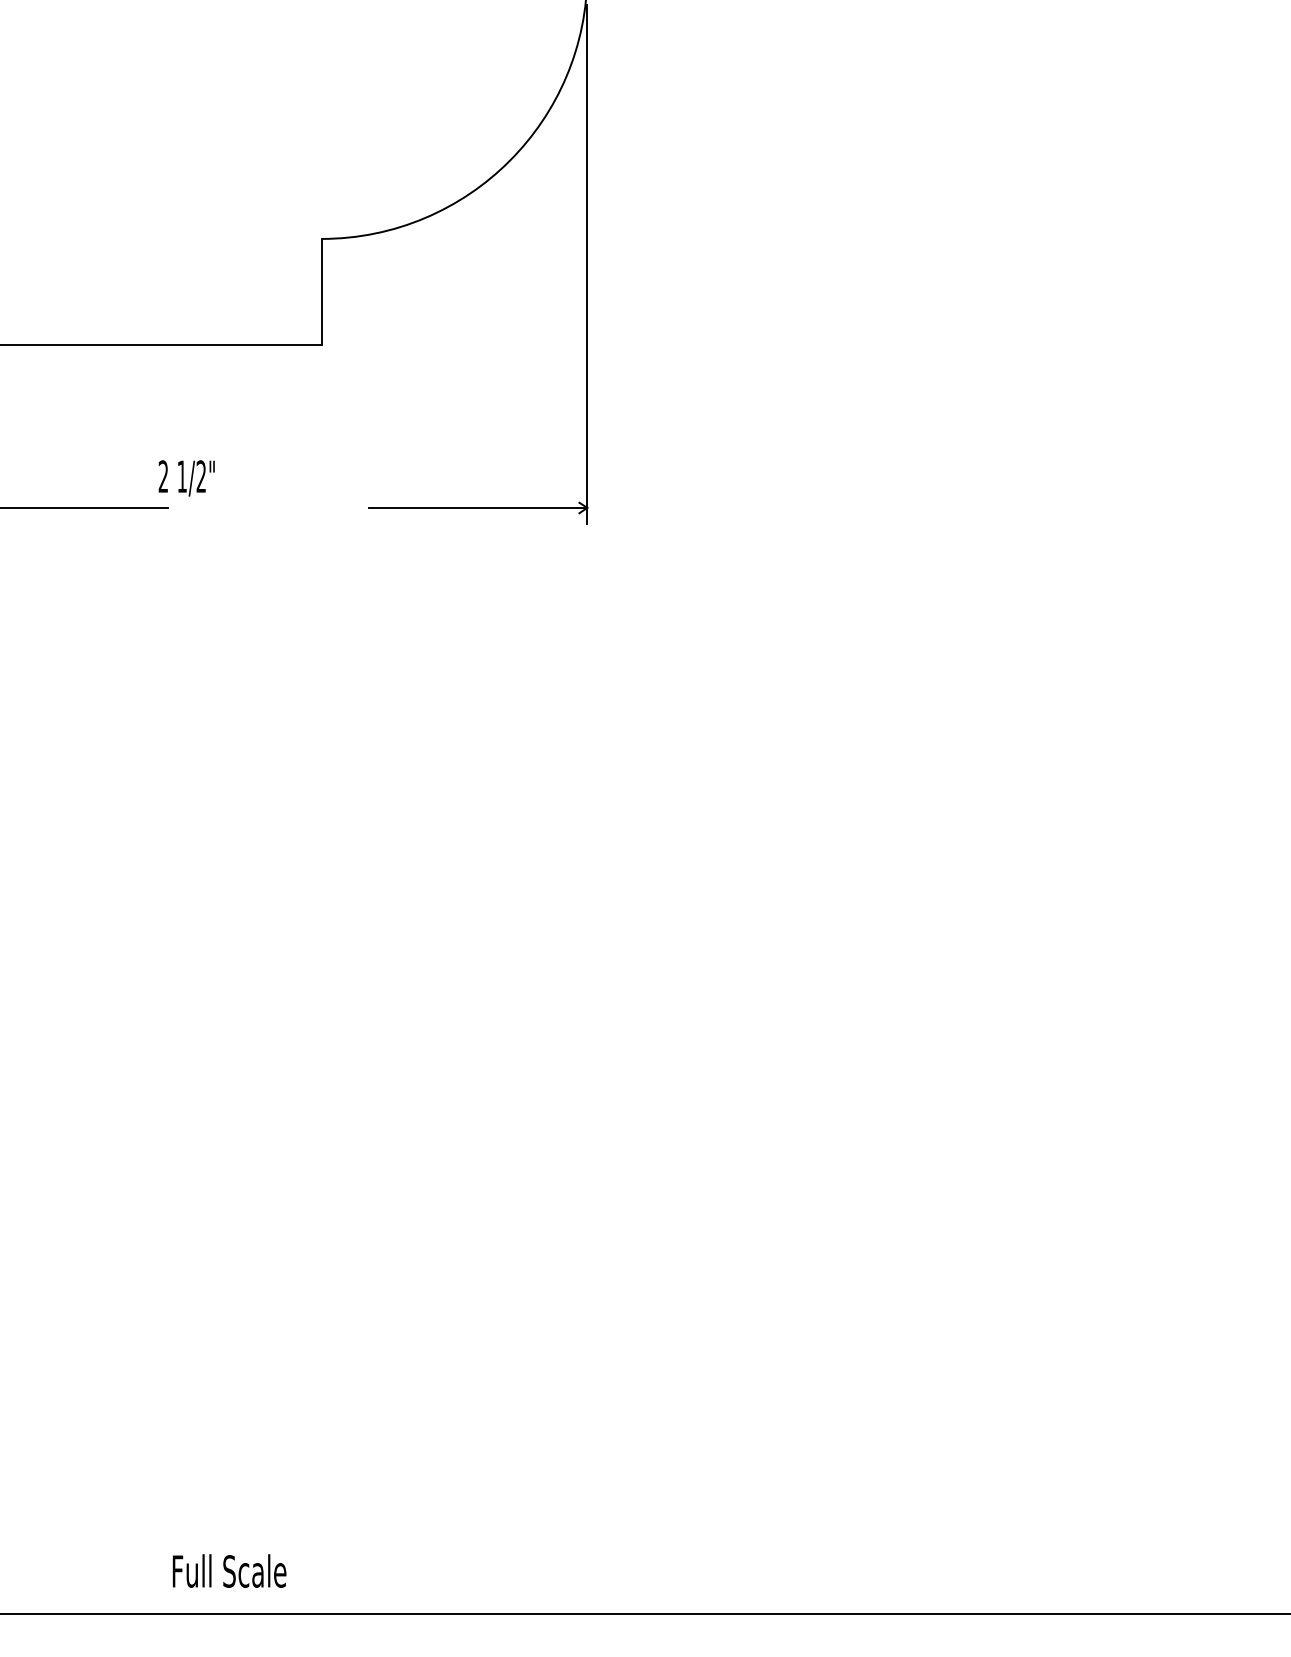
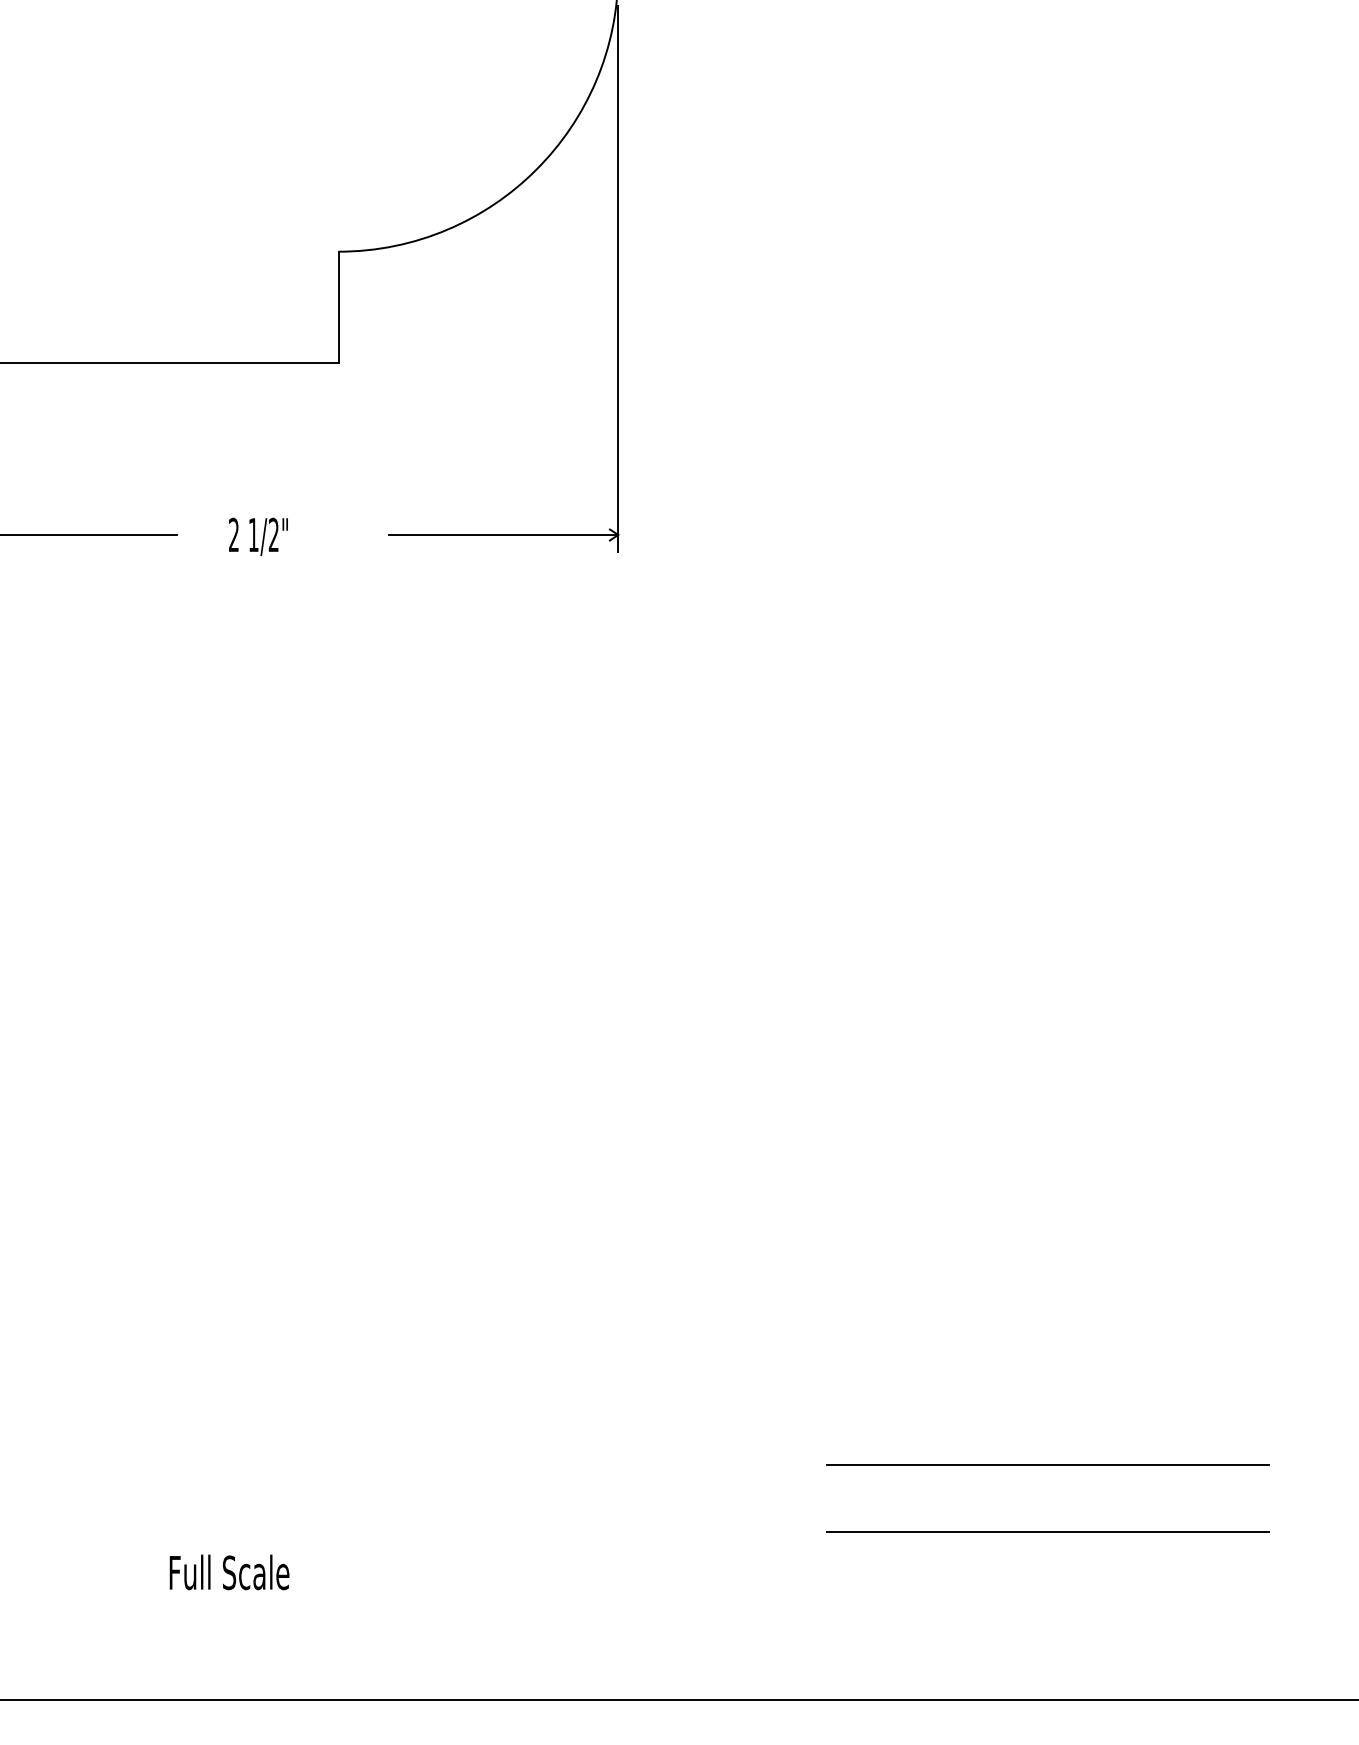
text: (186, 478) -> (258, 536), moved
line: (994, 1390) -> (1047, 1464), added
line: (994, 1455) -> (1047, 1532), added
text: (229, 1571) -> (229, 1572), moved

